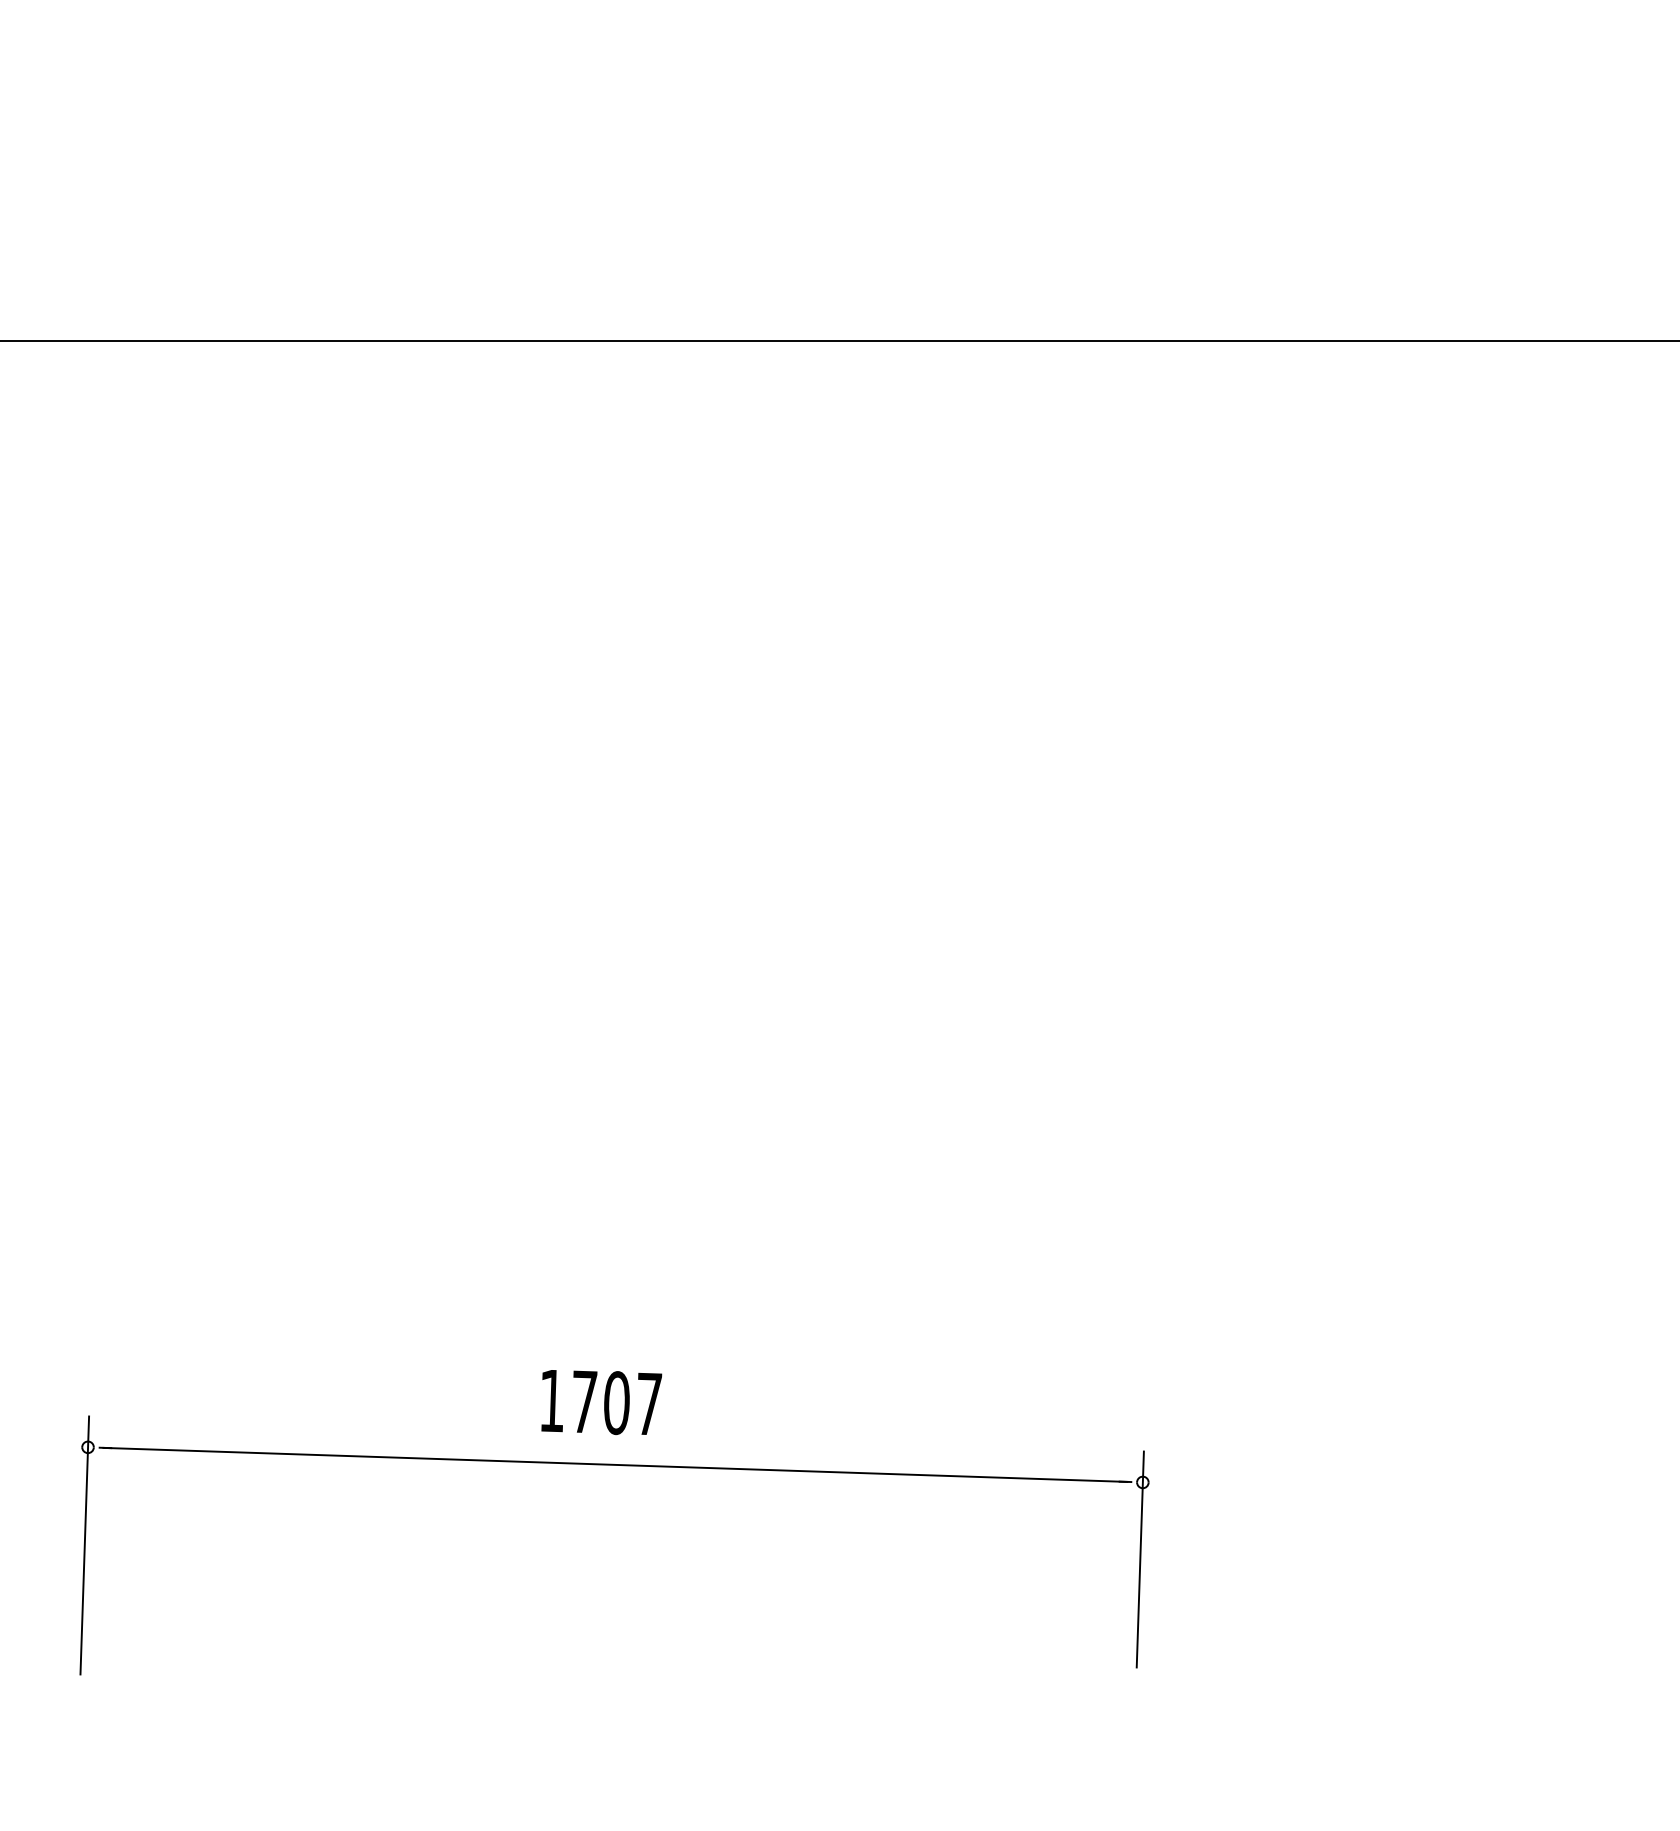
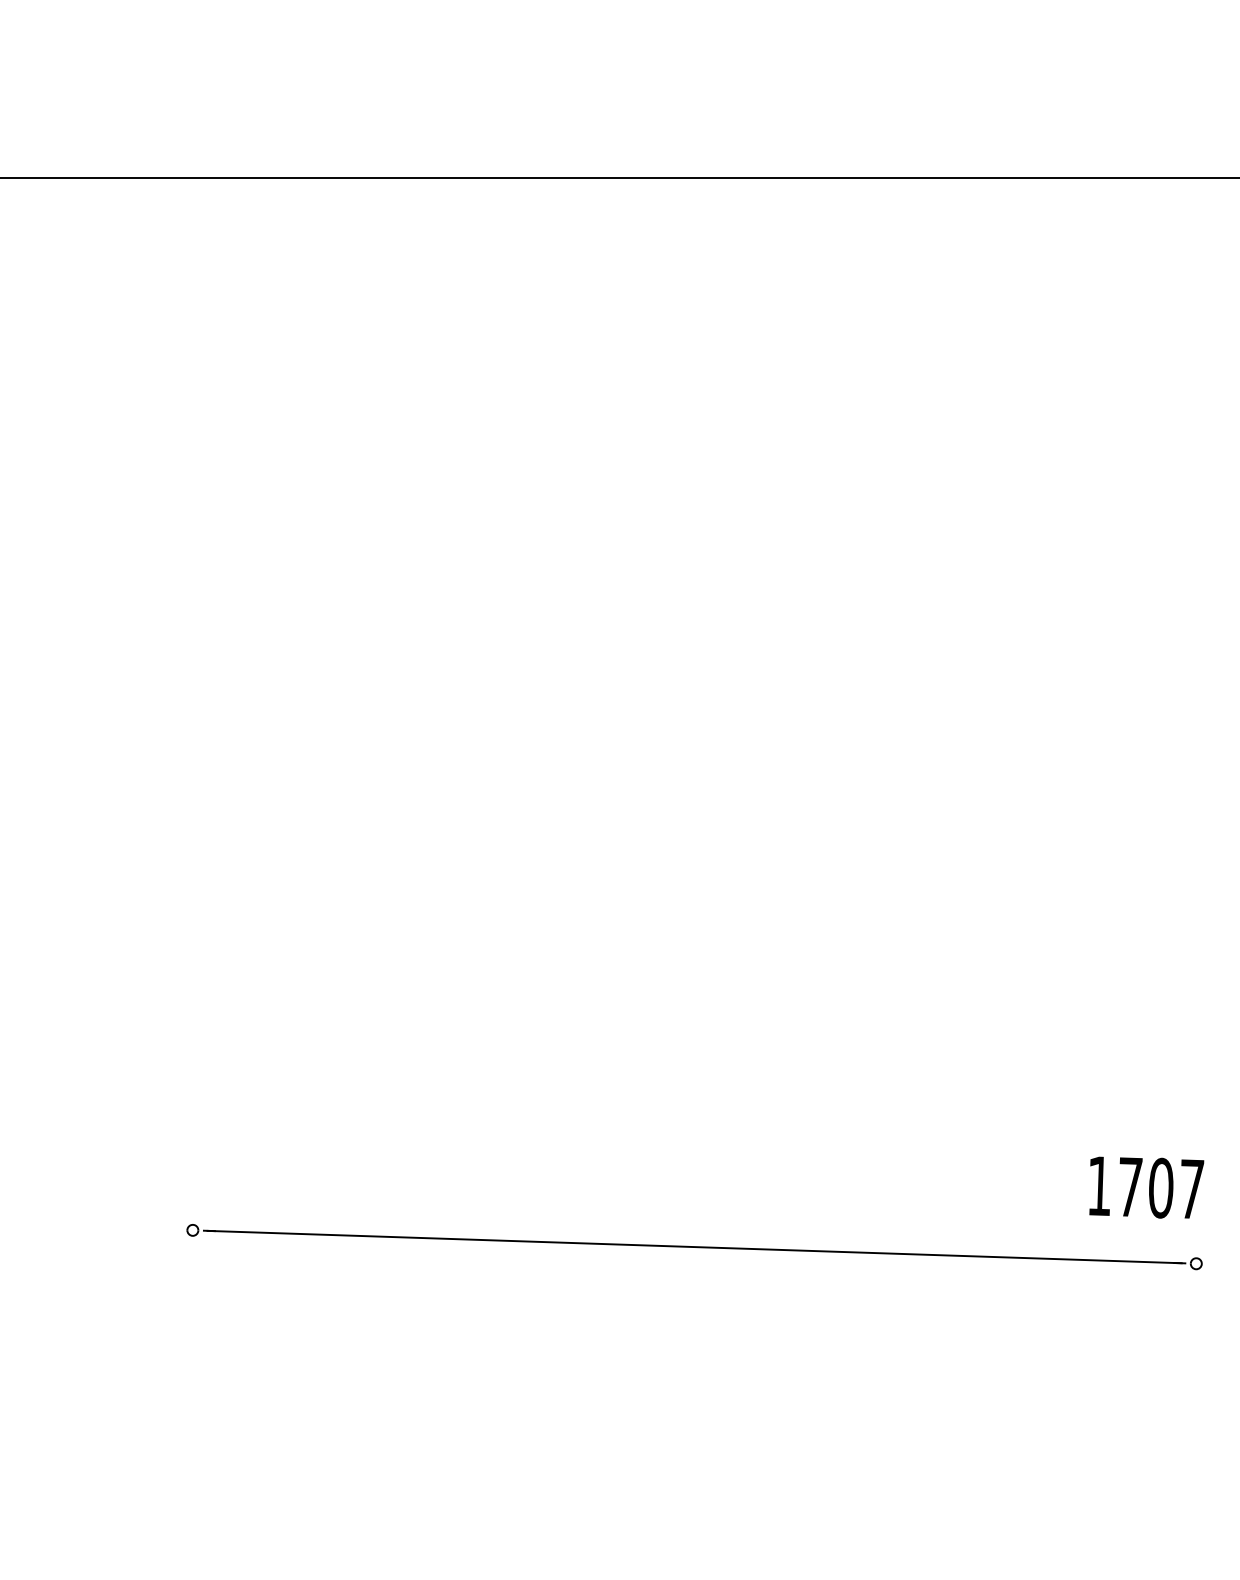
text: (601, 1402) -> (1146, 1187), moved
line: (84, 1545) -> (189, 1323), removed
line: (1139, 1559) -> (1193, 1337), removed

